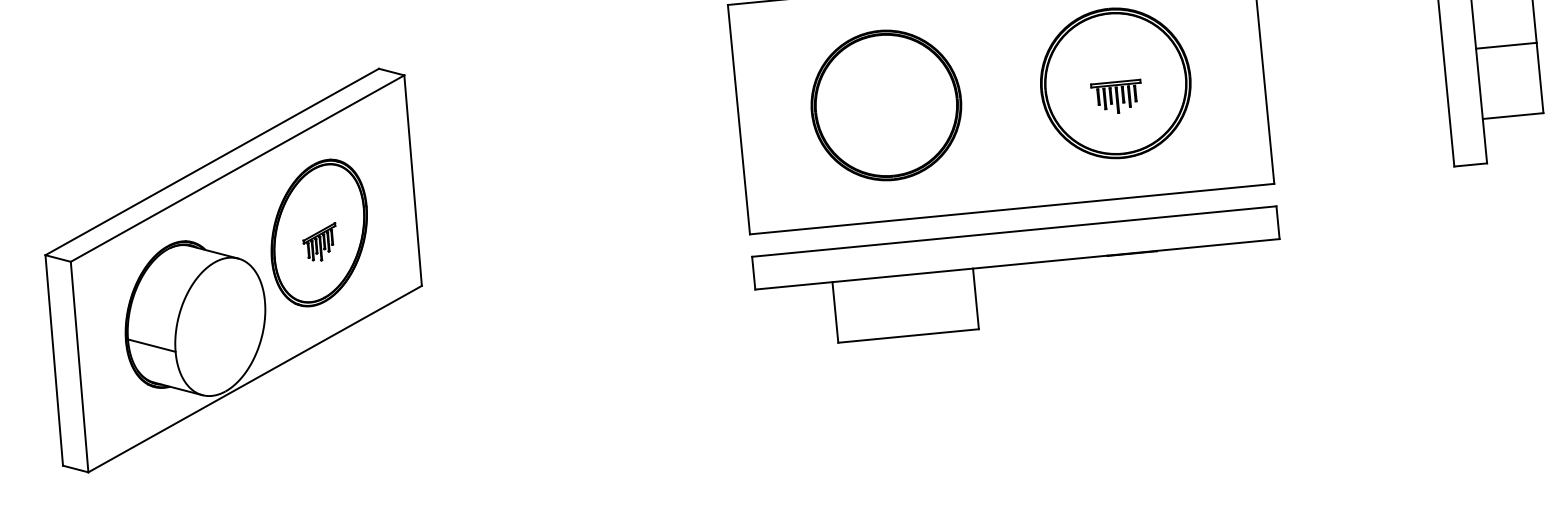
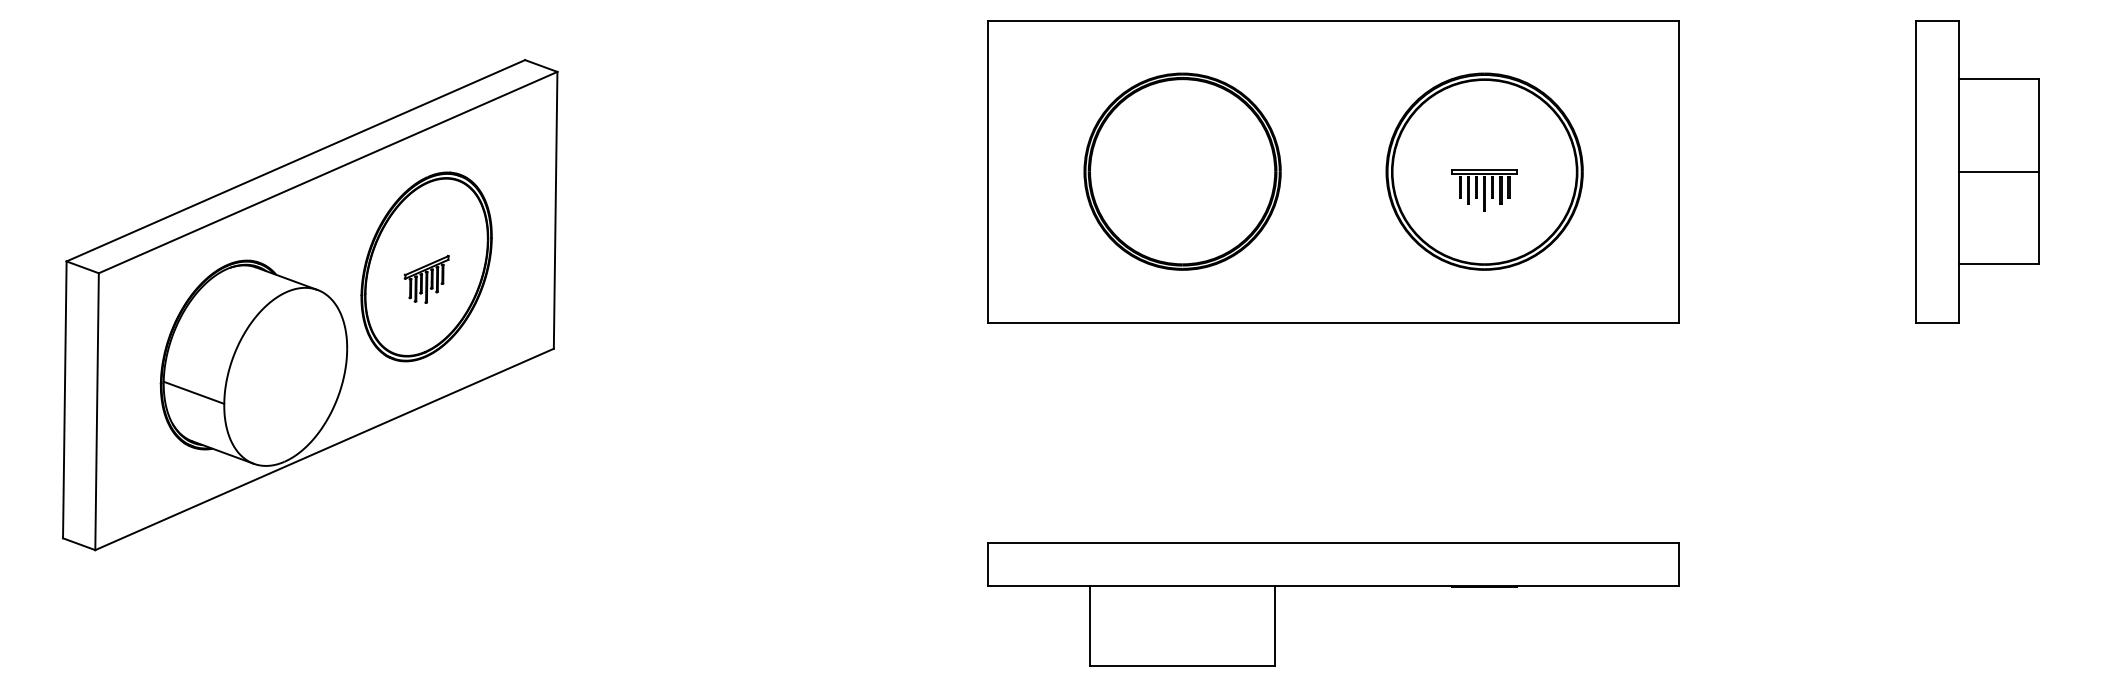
part: (1017, 264) -> (1333, 586), moved

